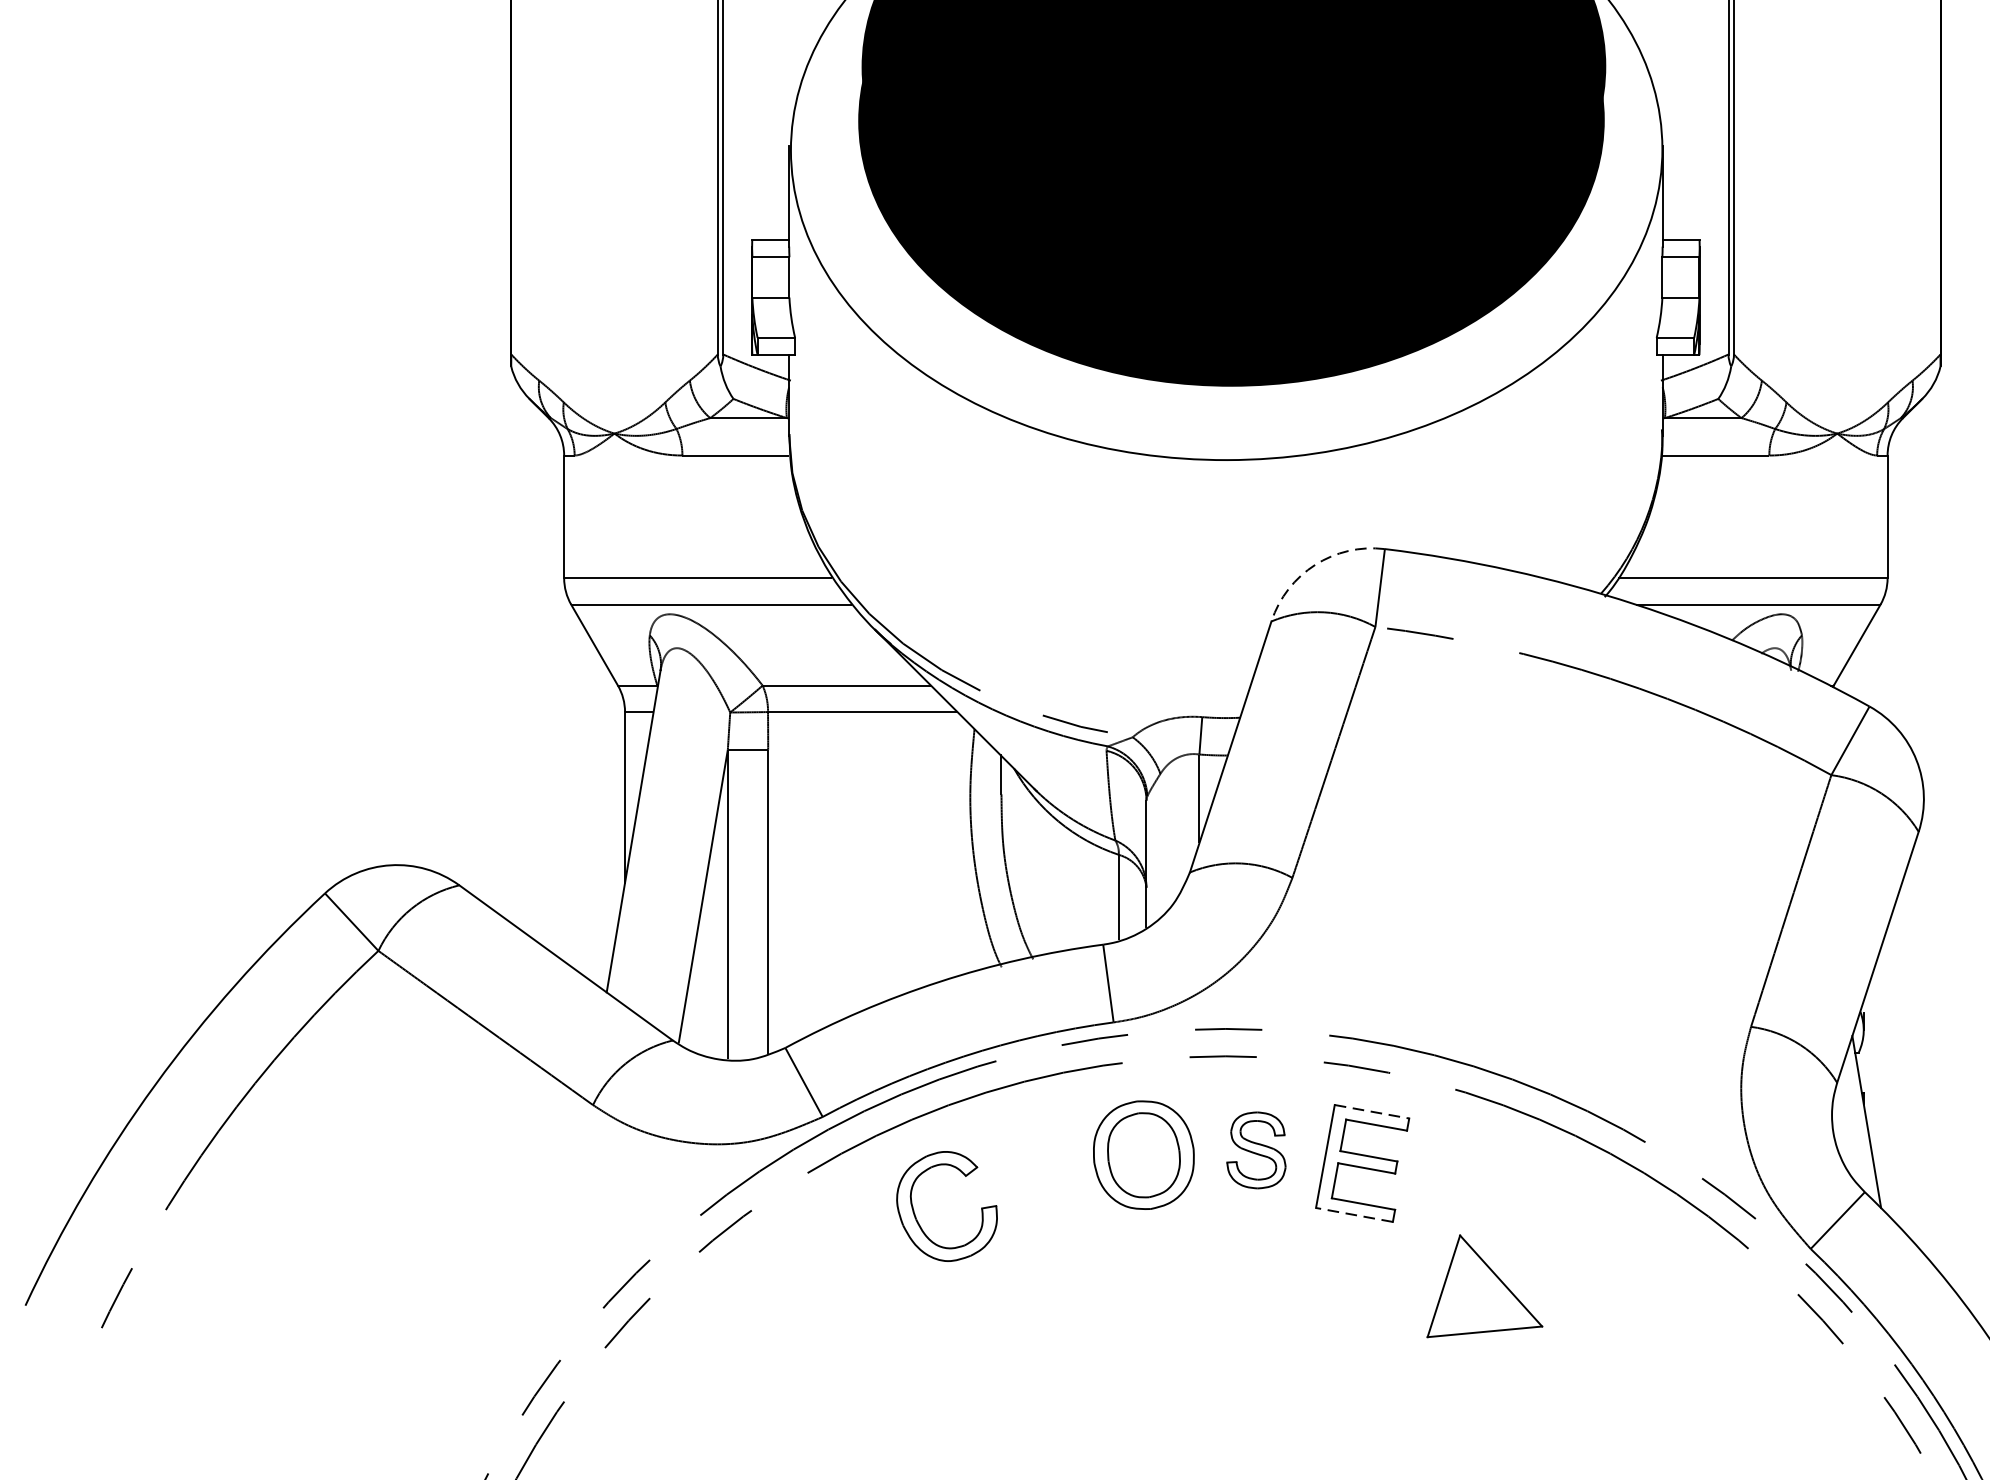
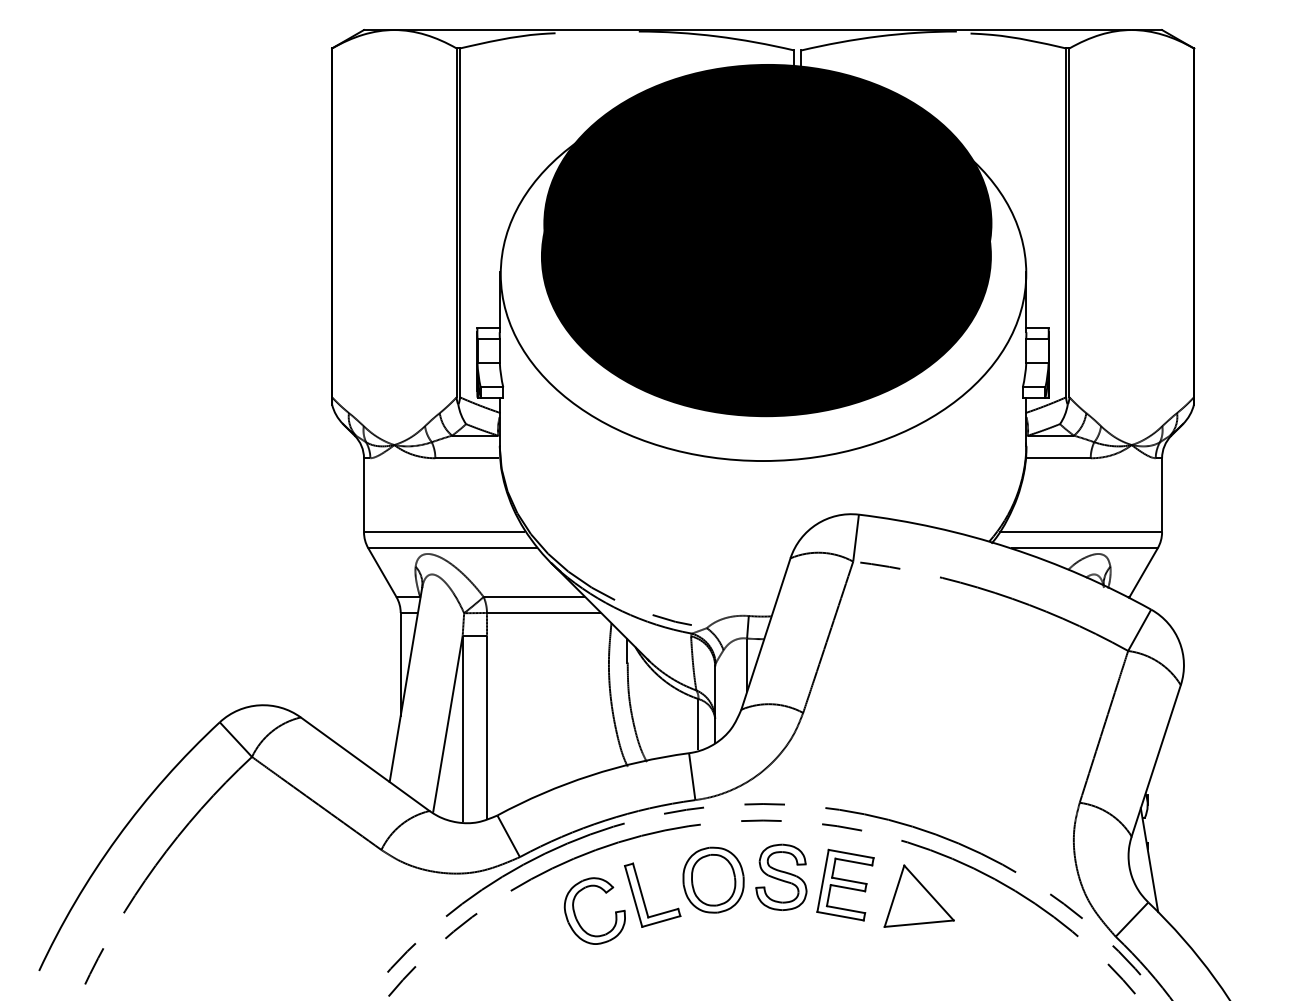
arc: (1314, 565) -> (816, 524), dashed -> solid
line: (1372, 1110) -> (851, 853), dashed -> solid
part: (1256, 1149) -> (781, 876), size x1.43
part: (1027, 1182) -> (643, 896), added
line: (1354, 1215) -> (840, 916), dashed -> solid
part: (1483, 1285) -> (918, 895), moved

